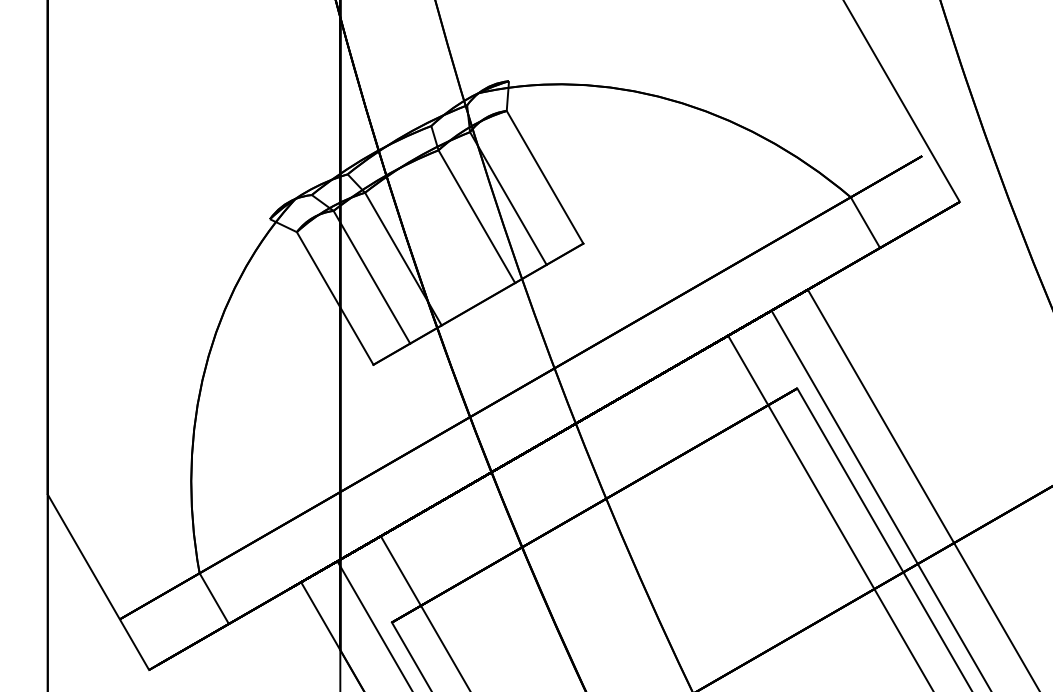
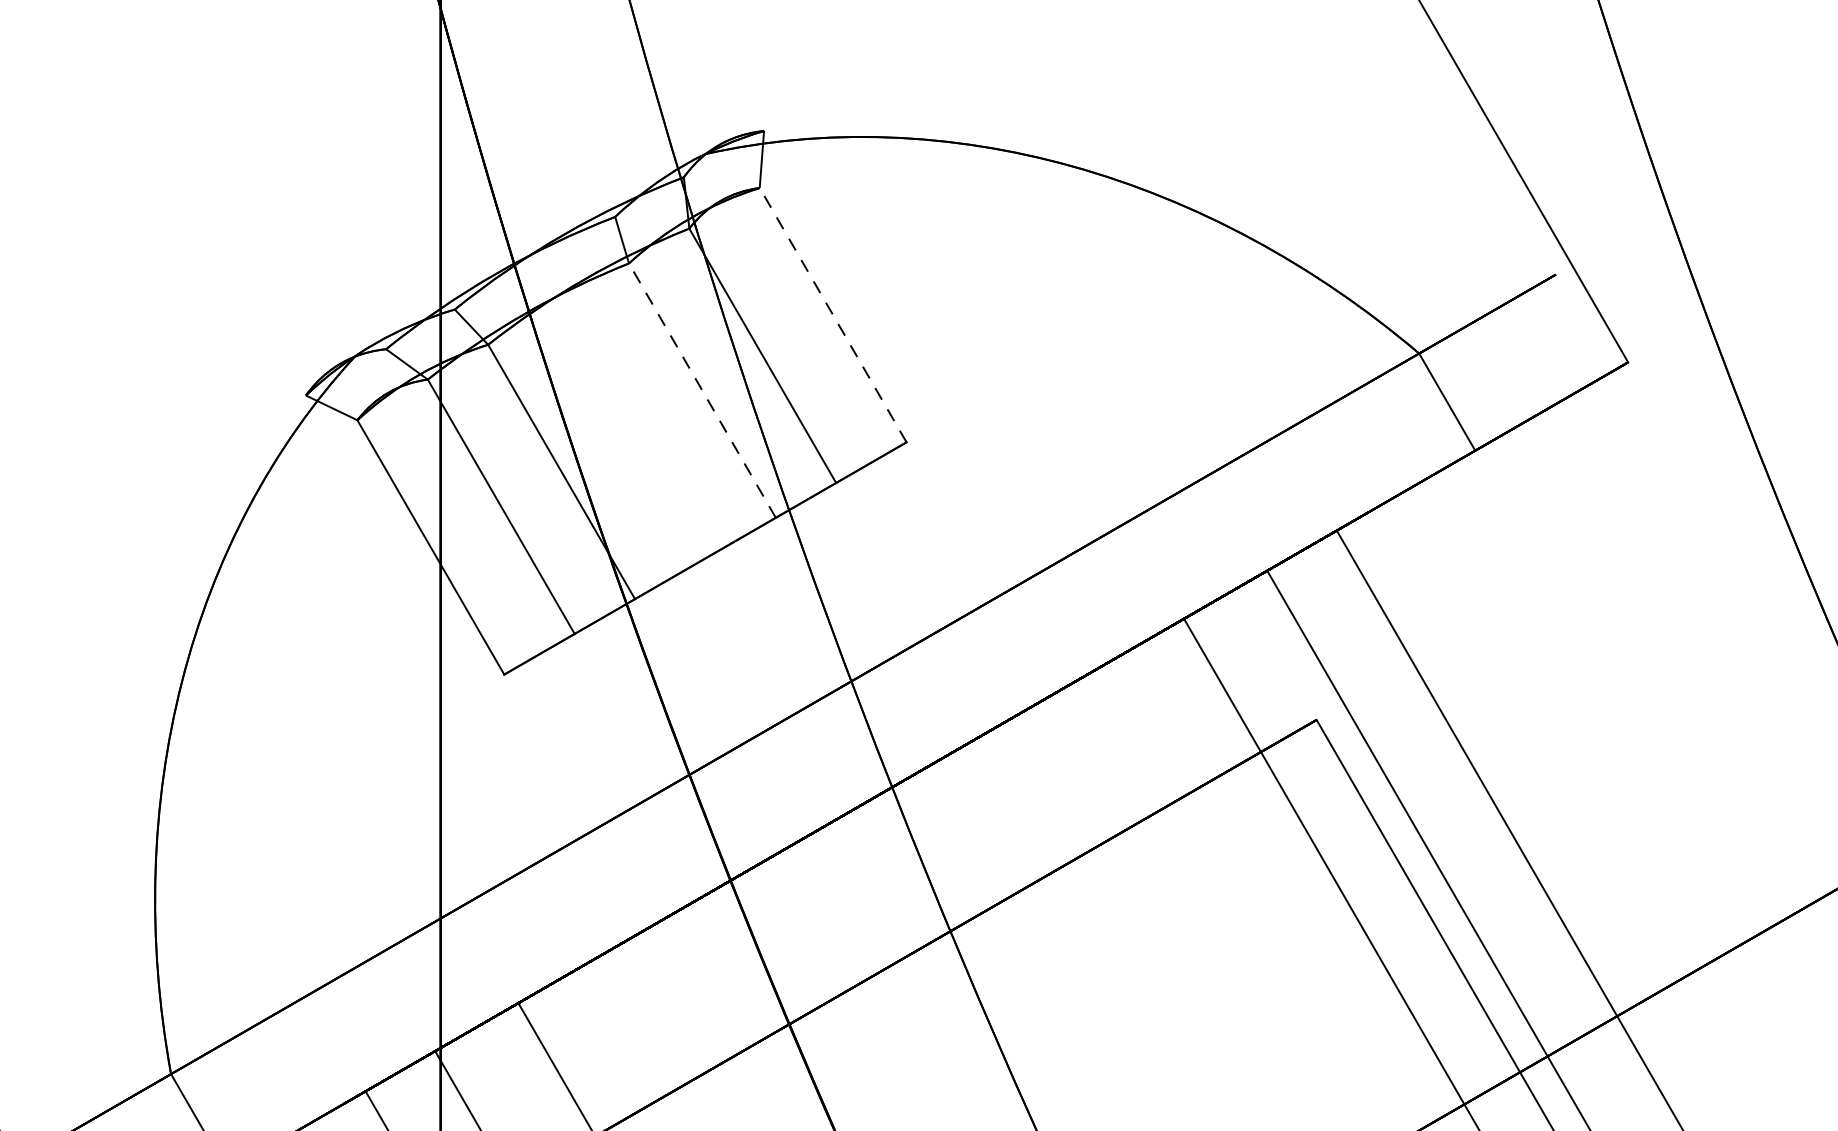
line: (545, 177) -> (833, 315), solid -> dashed
line: (476, 216) -> (701, 390), solid -> dashed

